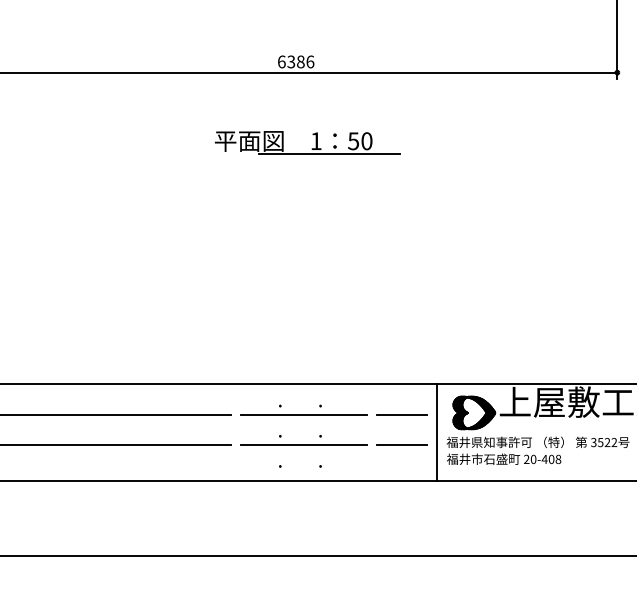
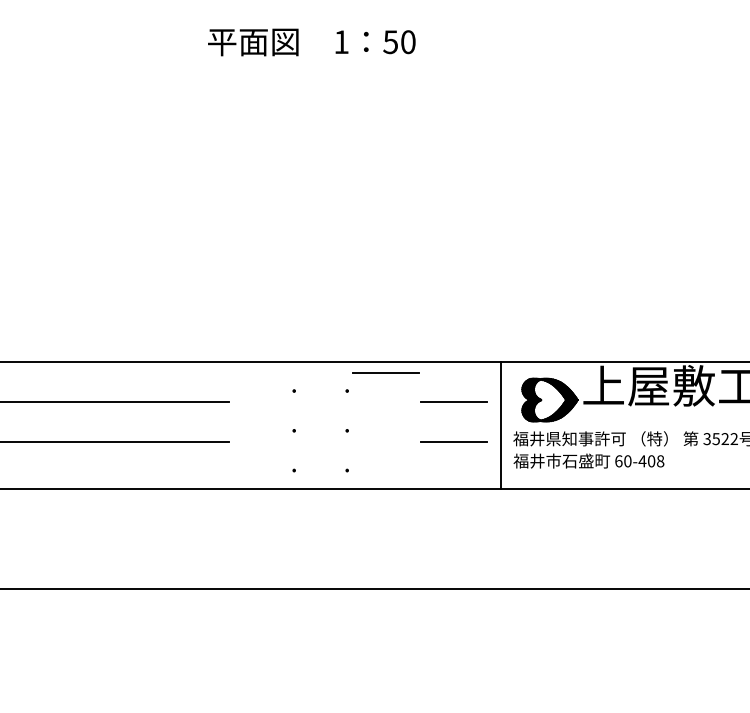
line: (329, 153) -> (358, 58), removed
line: (349, 392) -> (385, 373), added
line: (303, 414) -> (324, 402), removed
line: (303, 444) -> (324, 441), removed
text: (526, 458) -> (618, 460), 20-408 -> 60-408

